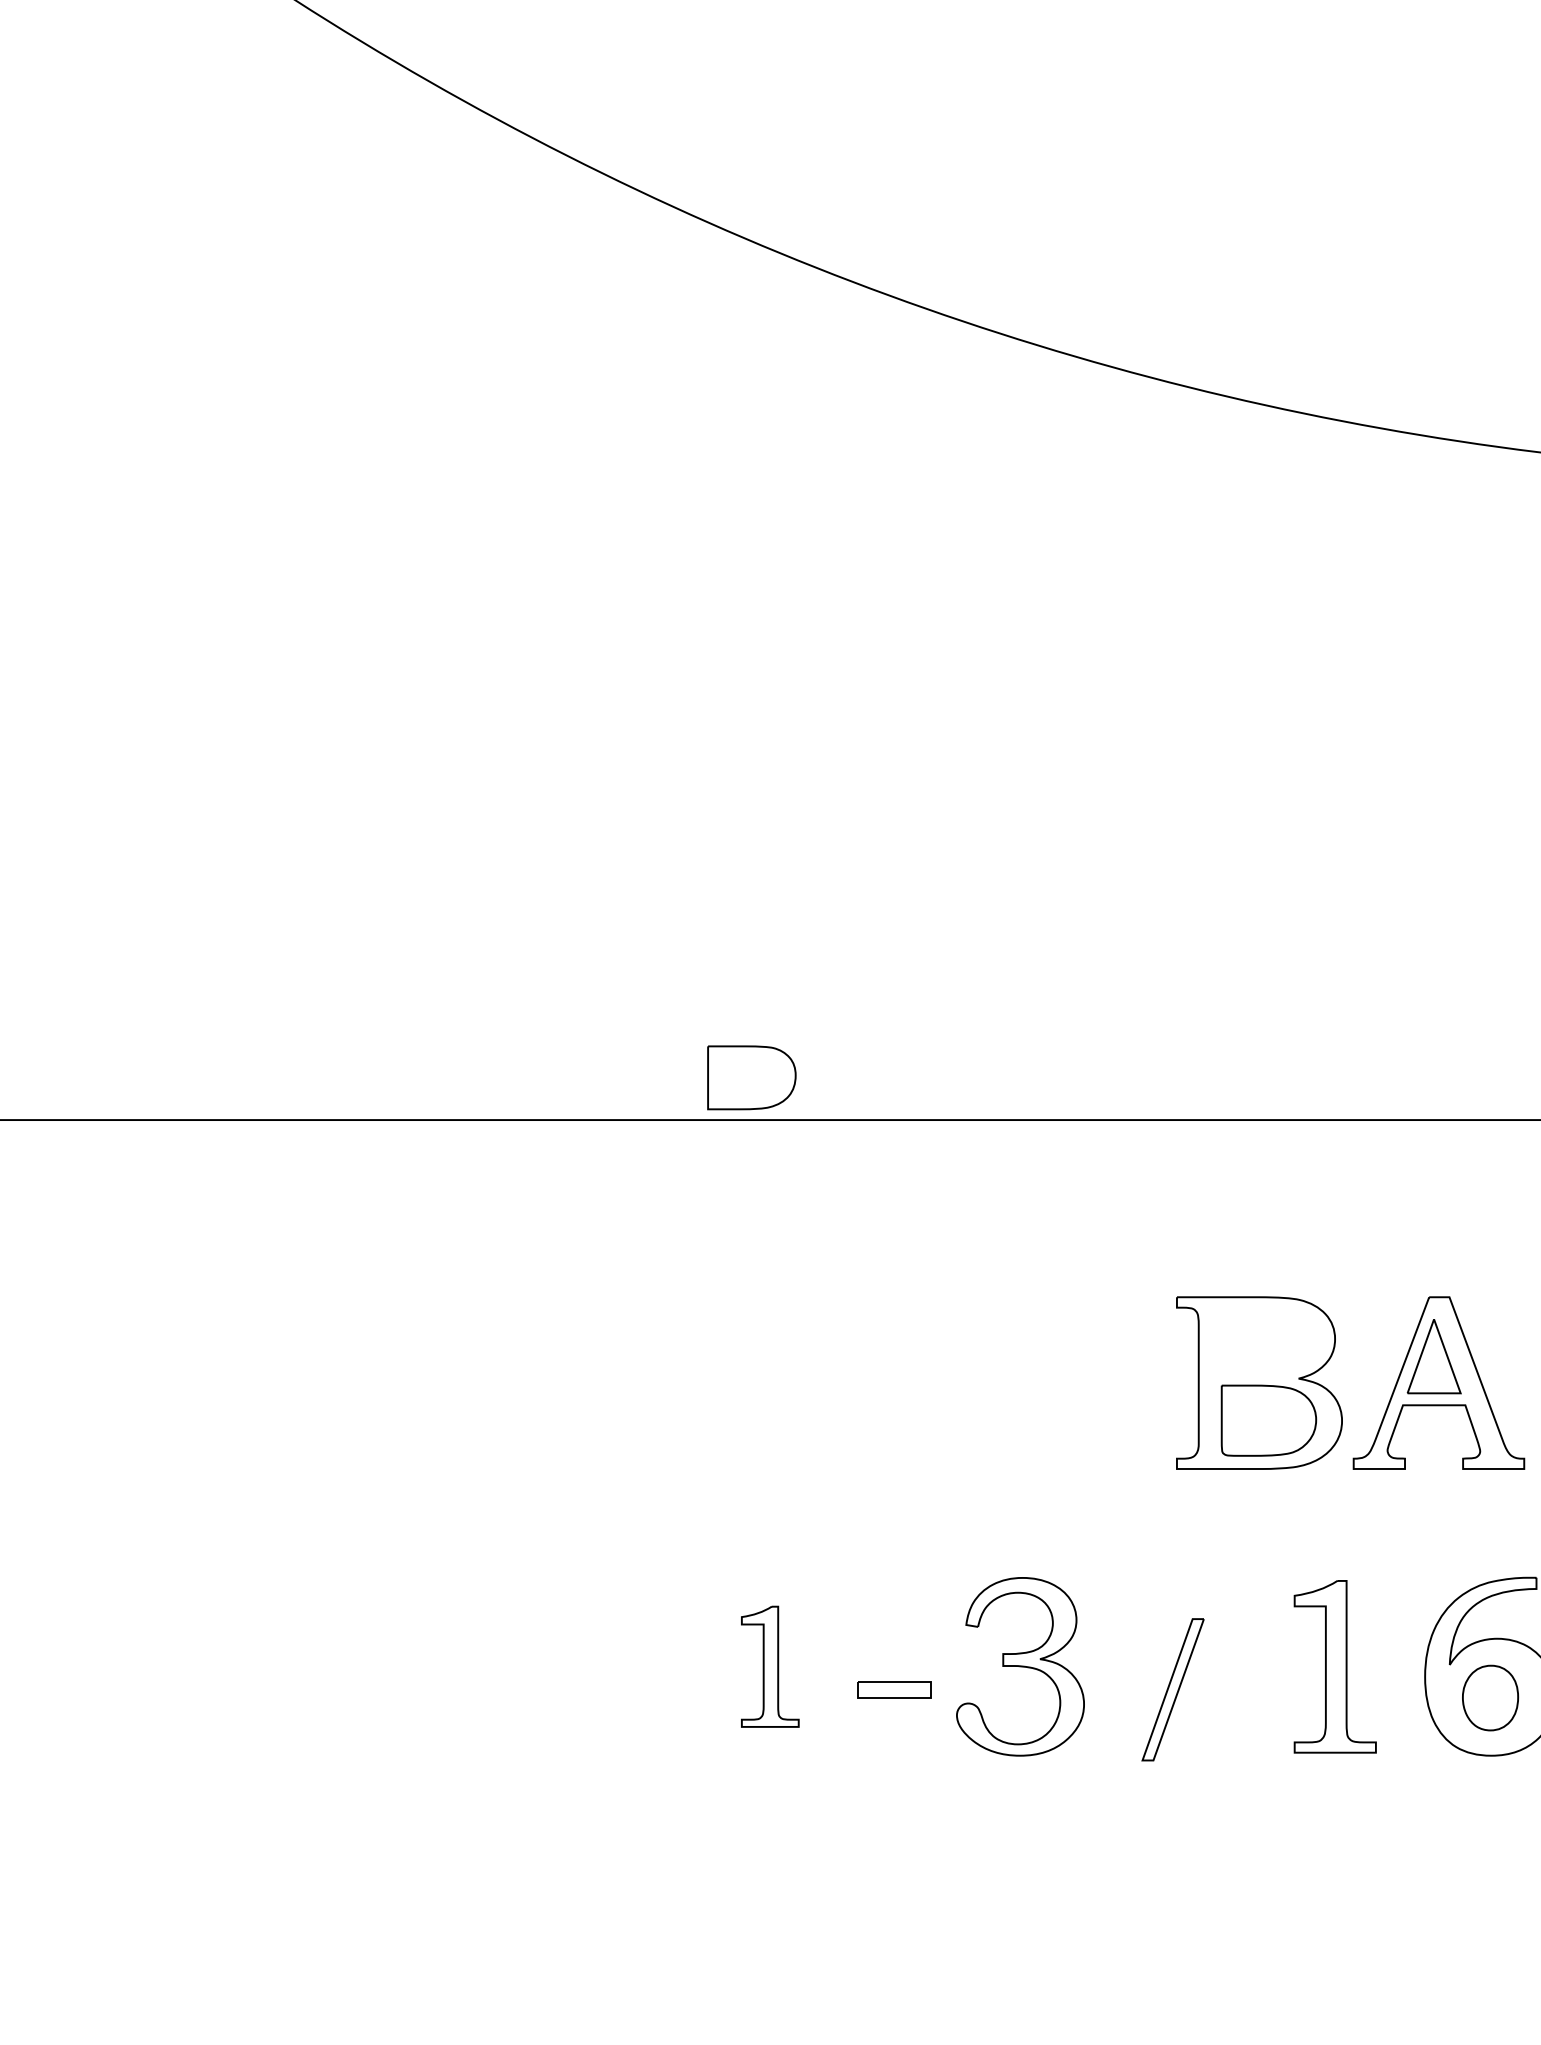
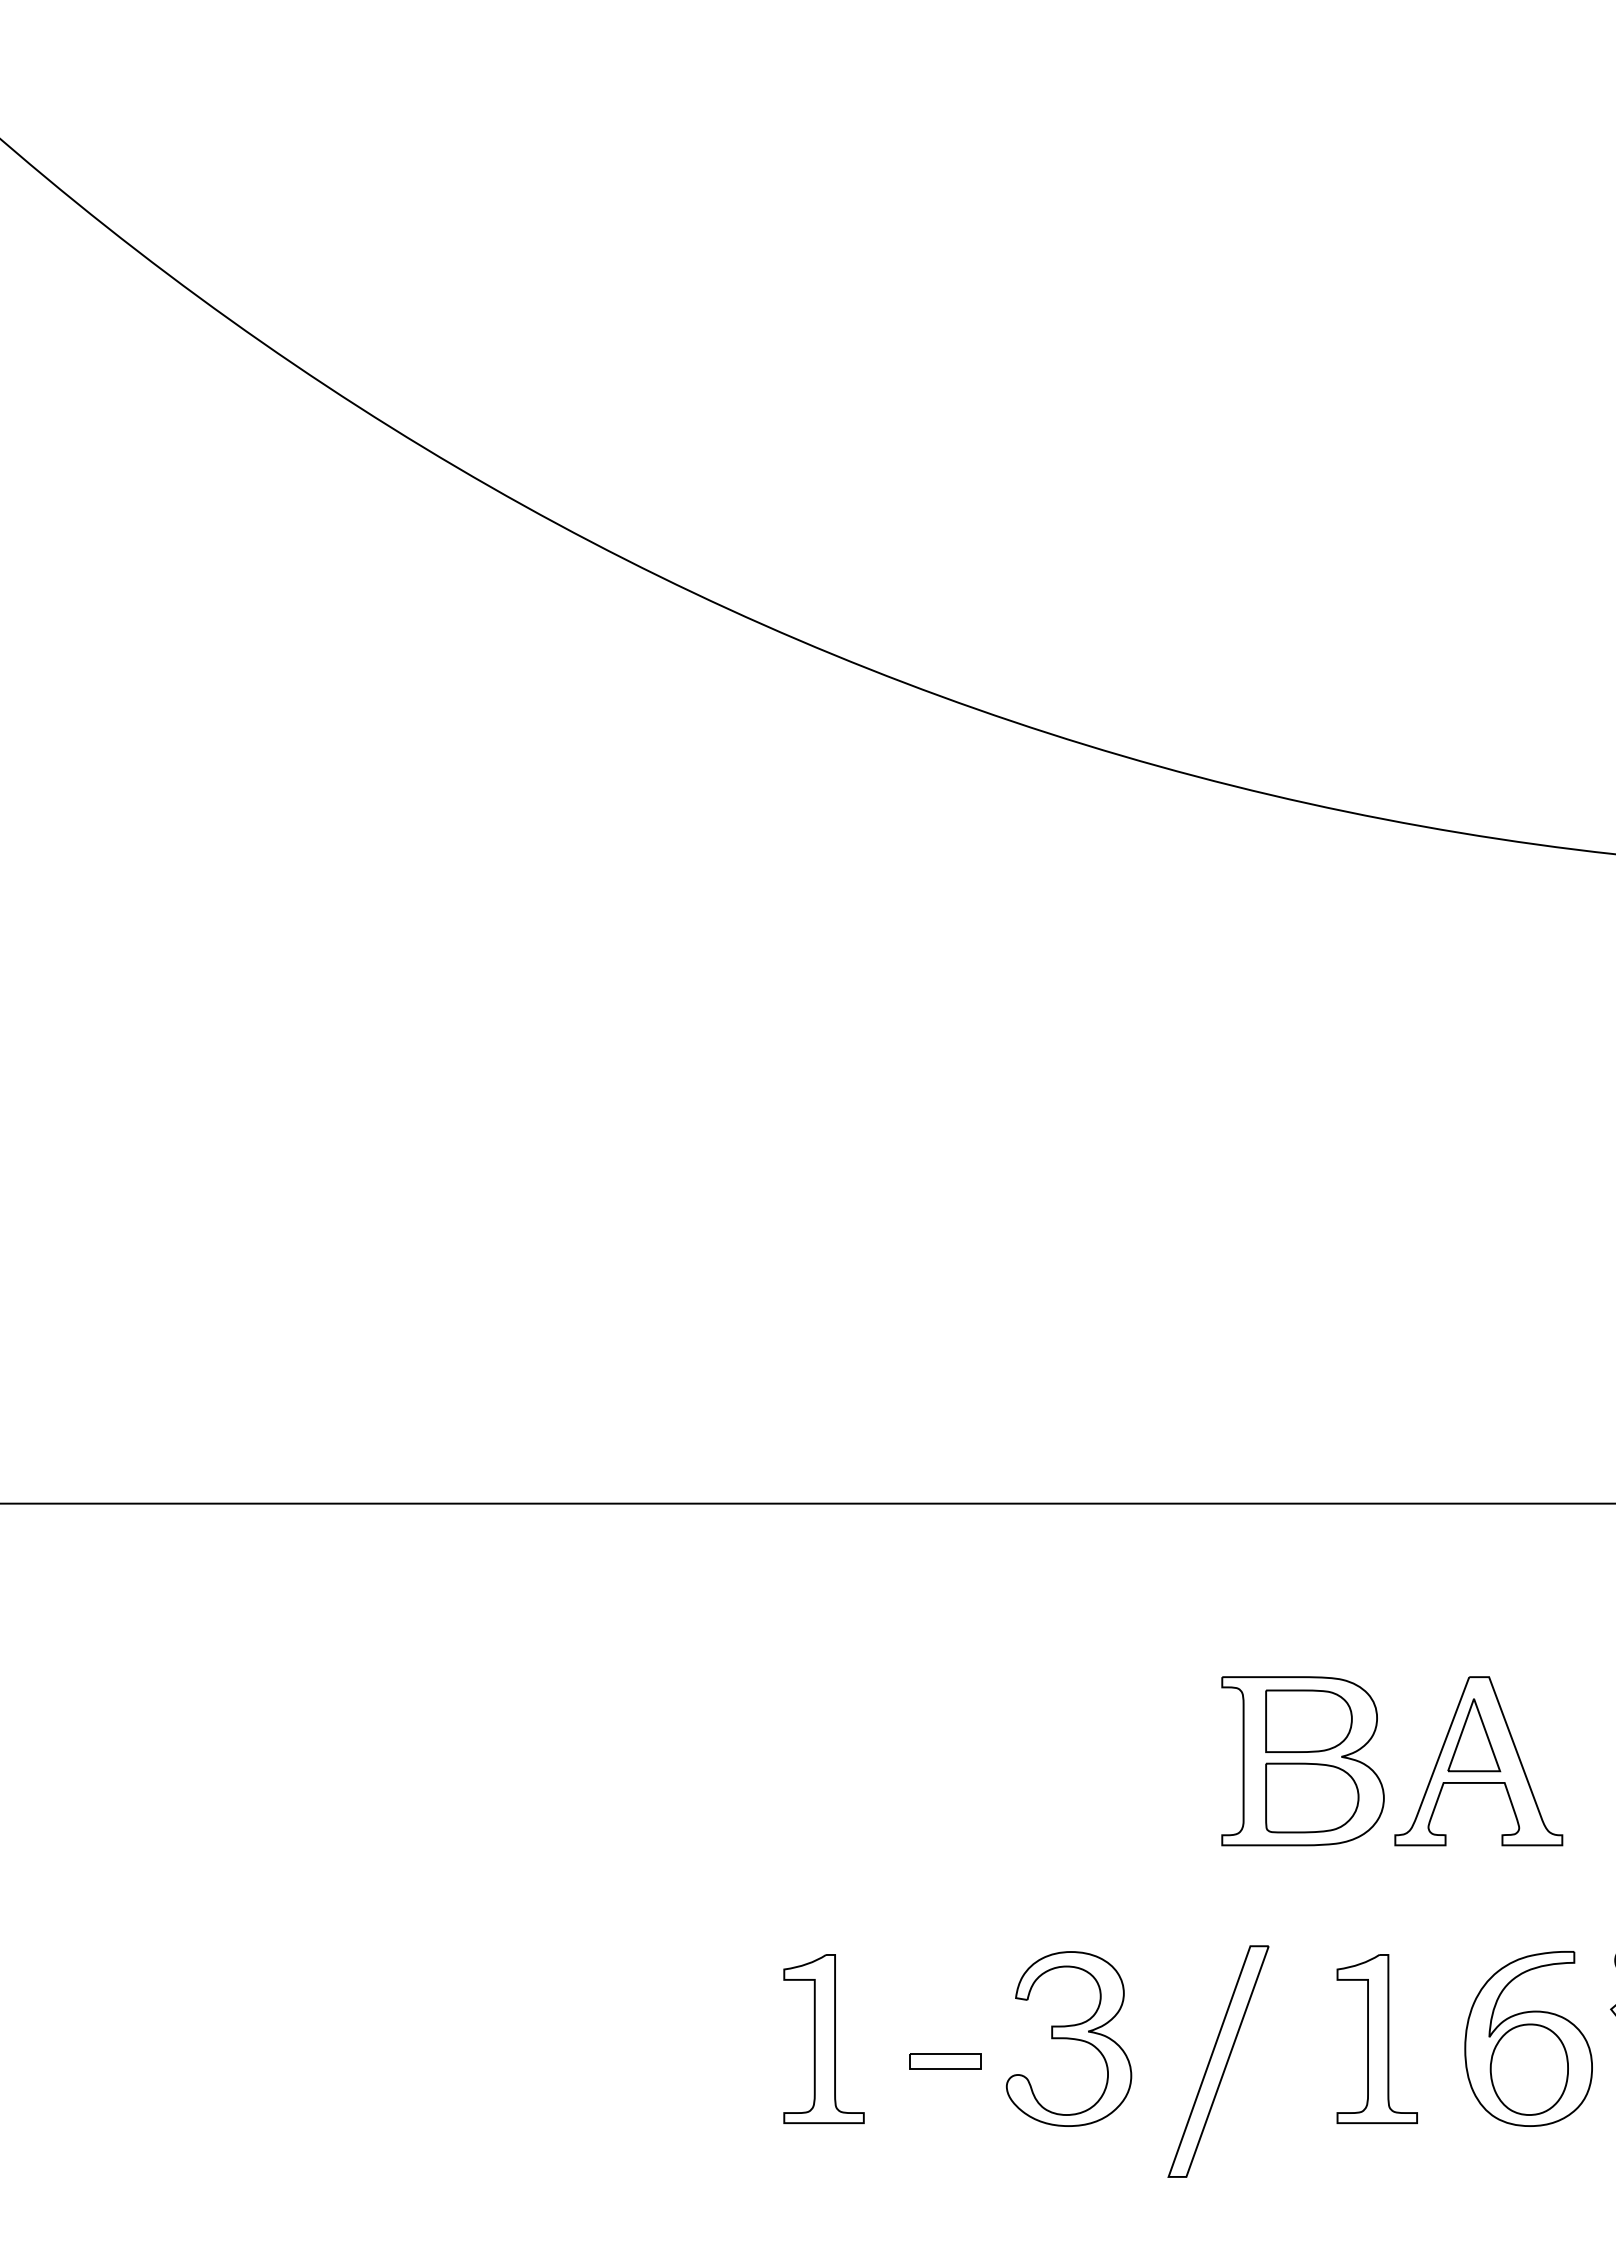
part: (751, 1077) -> (1308, 1720), moved
part: (769, 1666) -> (823, 2038), size x1.43
part: (1173, 1689) -> (1218, 2061), size x1.67
part: (1489, 1697) -> (1528, 2069), size x1.43

